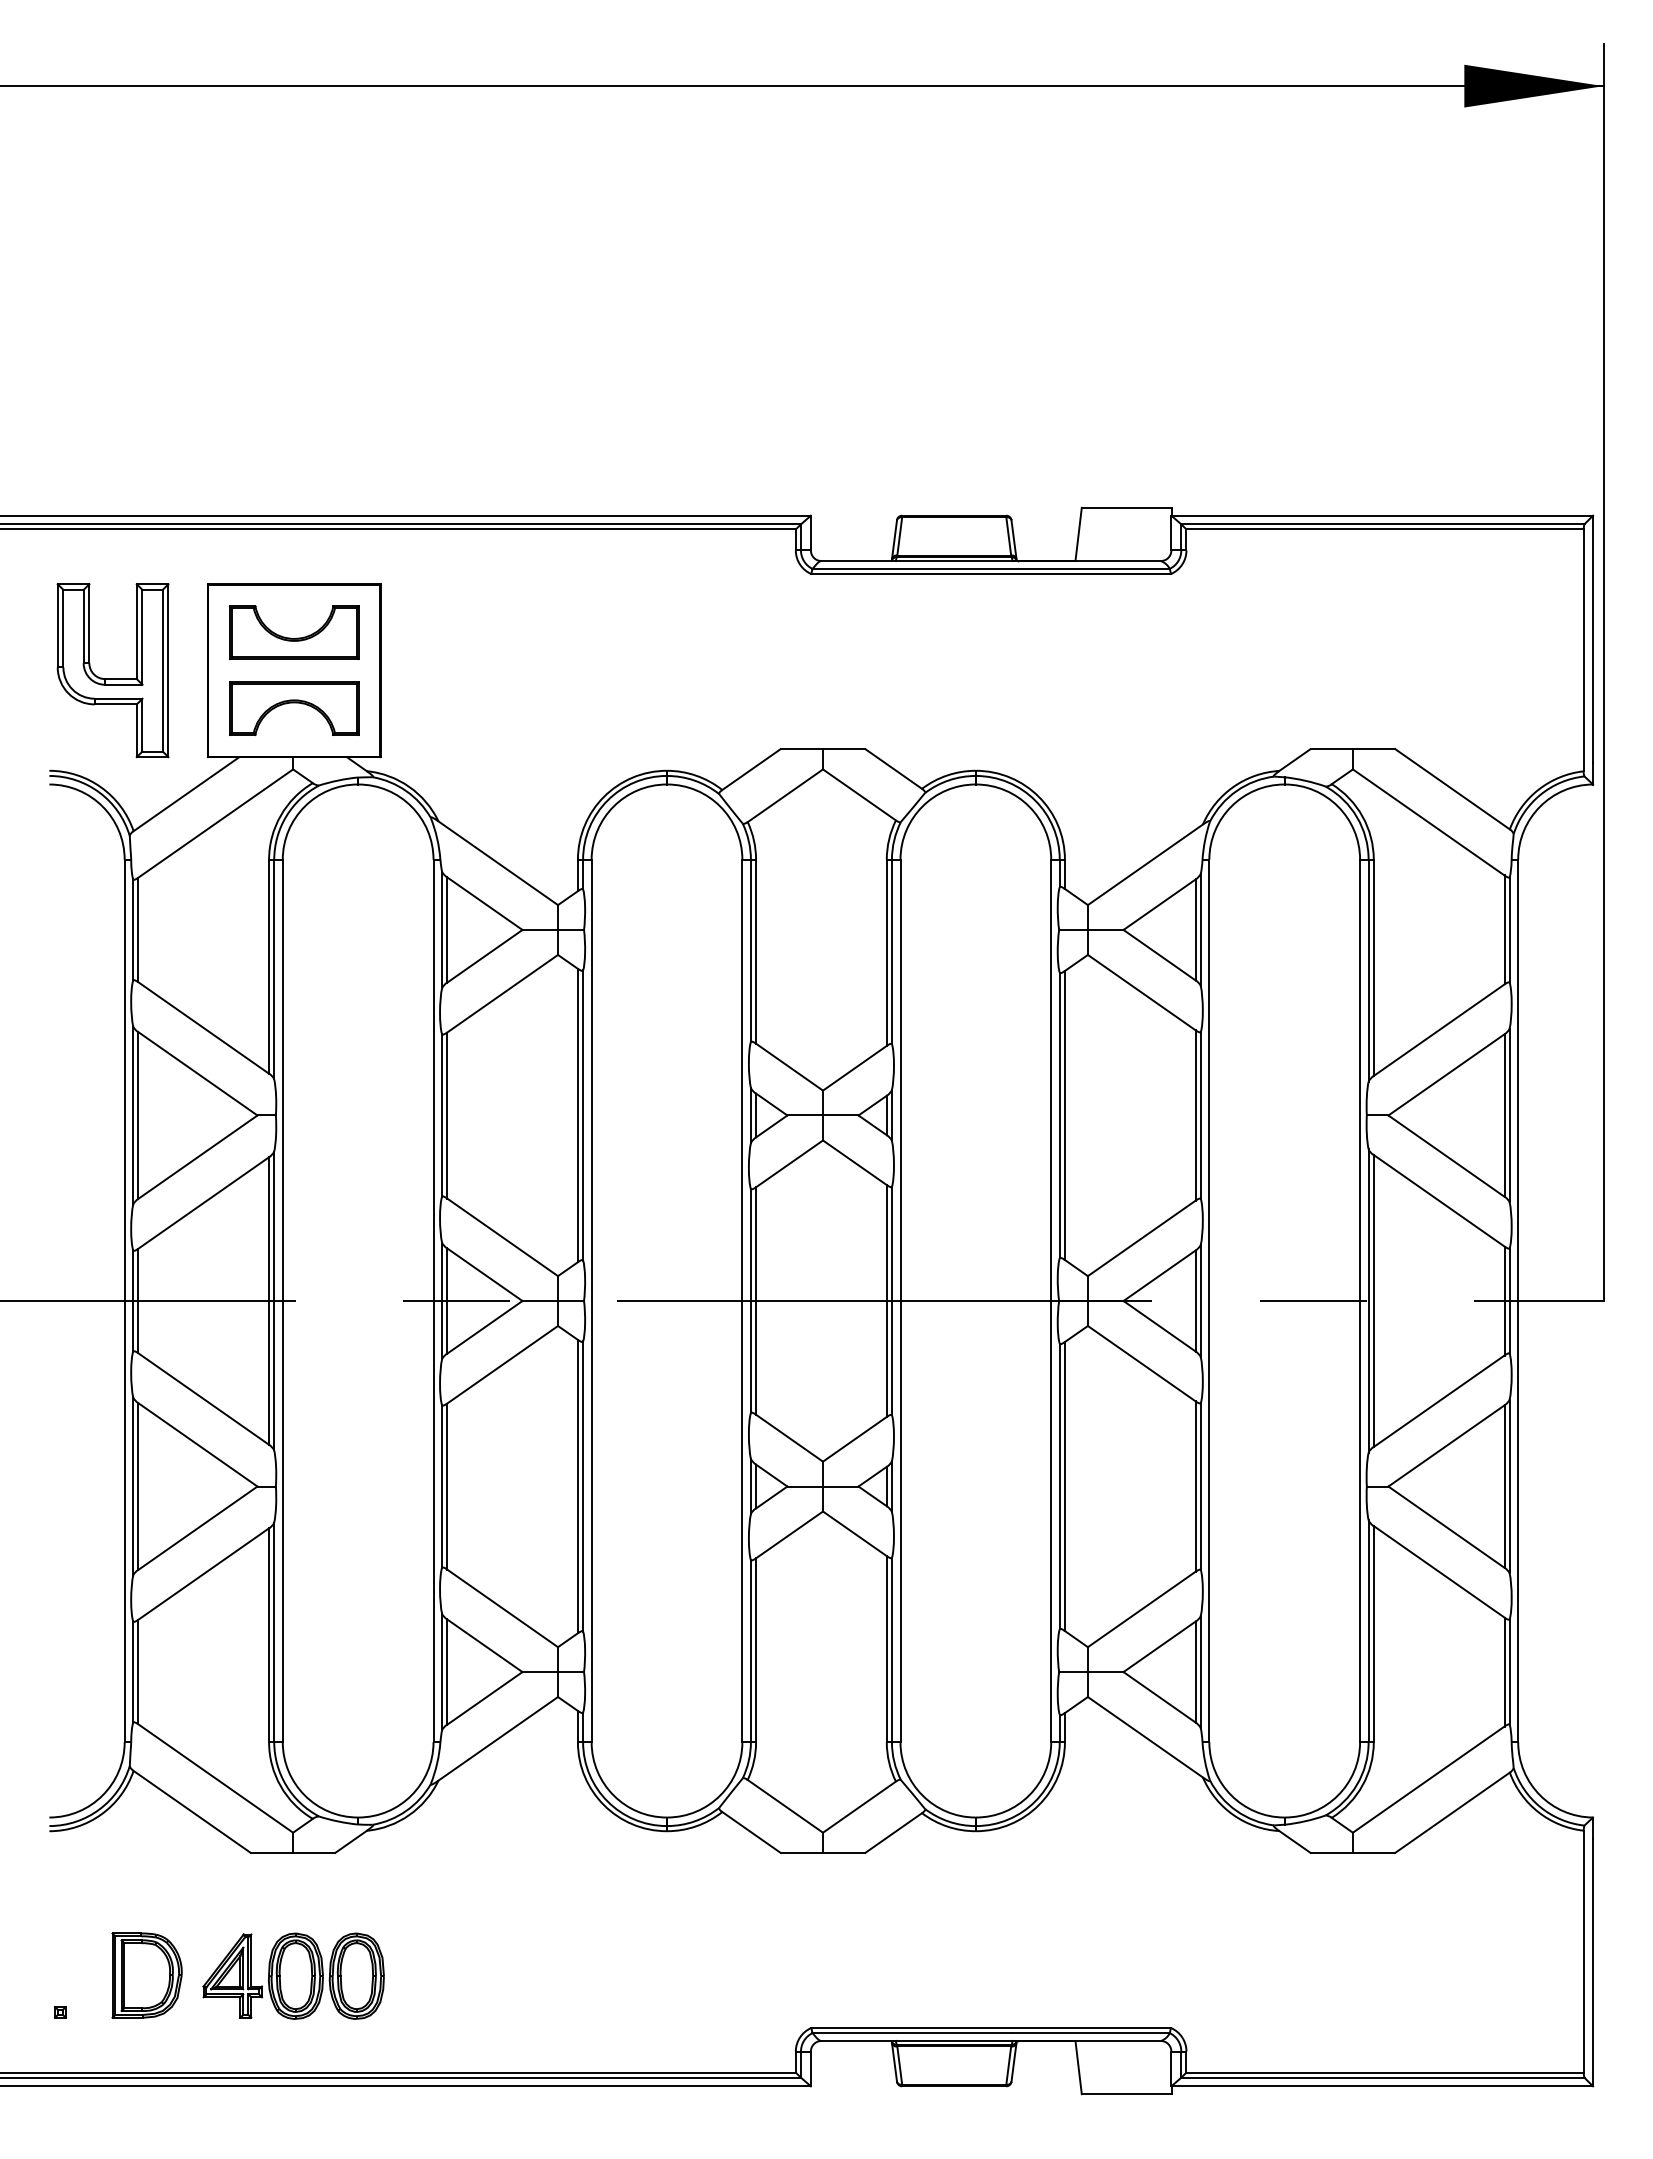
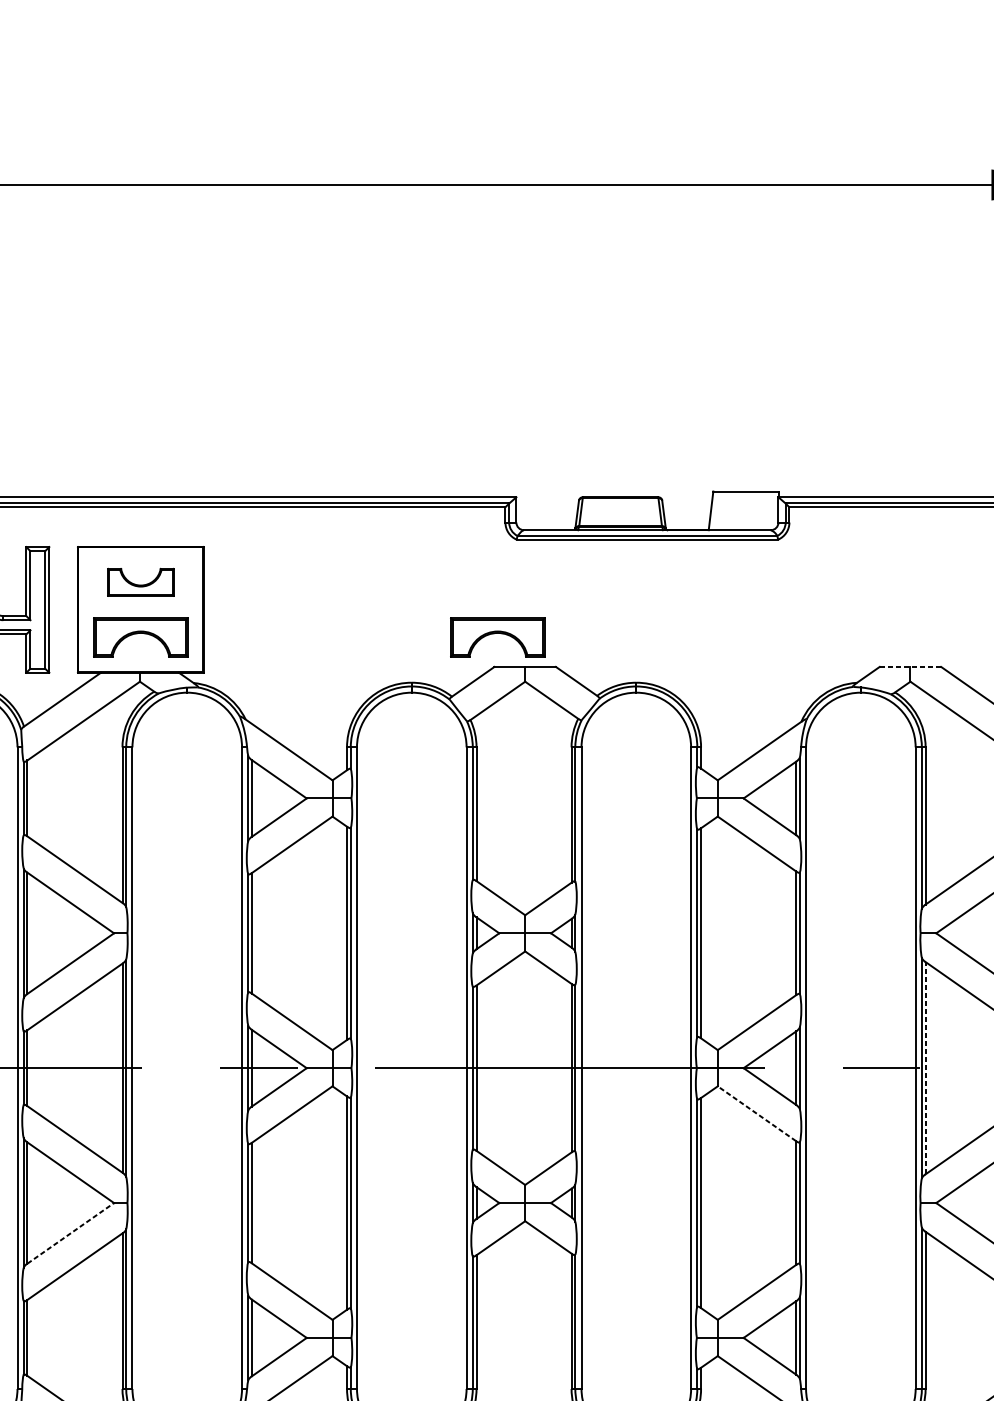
part: (294, 632) -> (140, 582), size x0.7
part: (785, 708) -> (497, 637), added
line: (1352, 749) -> (910, 667), solid -> dashed
line: (1373, 1301) -> (925, 1068), solid -> dashed
line: (1141, 1363) -> (756, 1113), solid -> dashed
line: (197, 1528) -> (70, 1233), solid -> dashed

